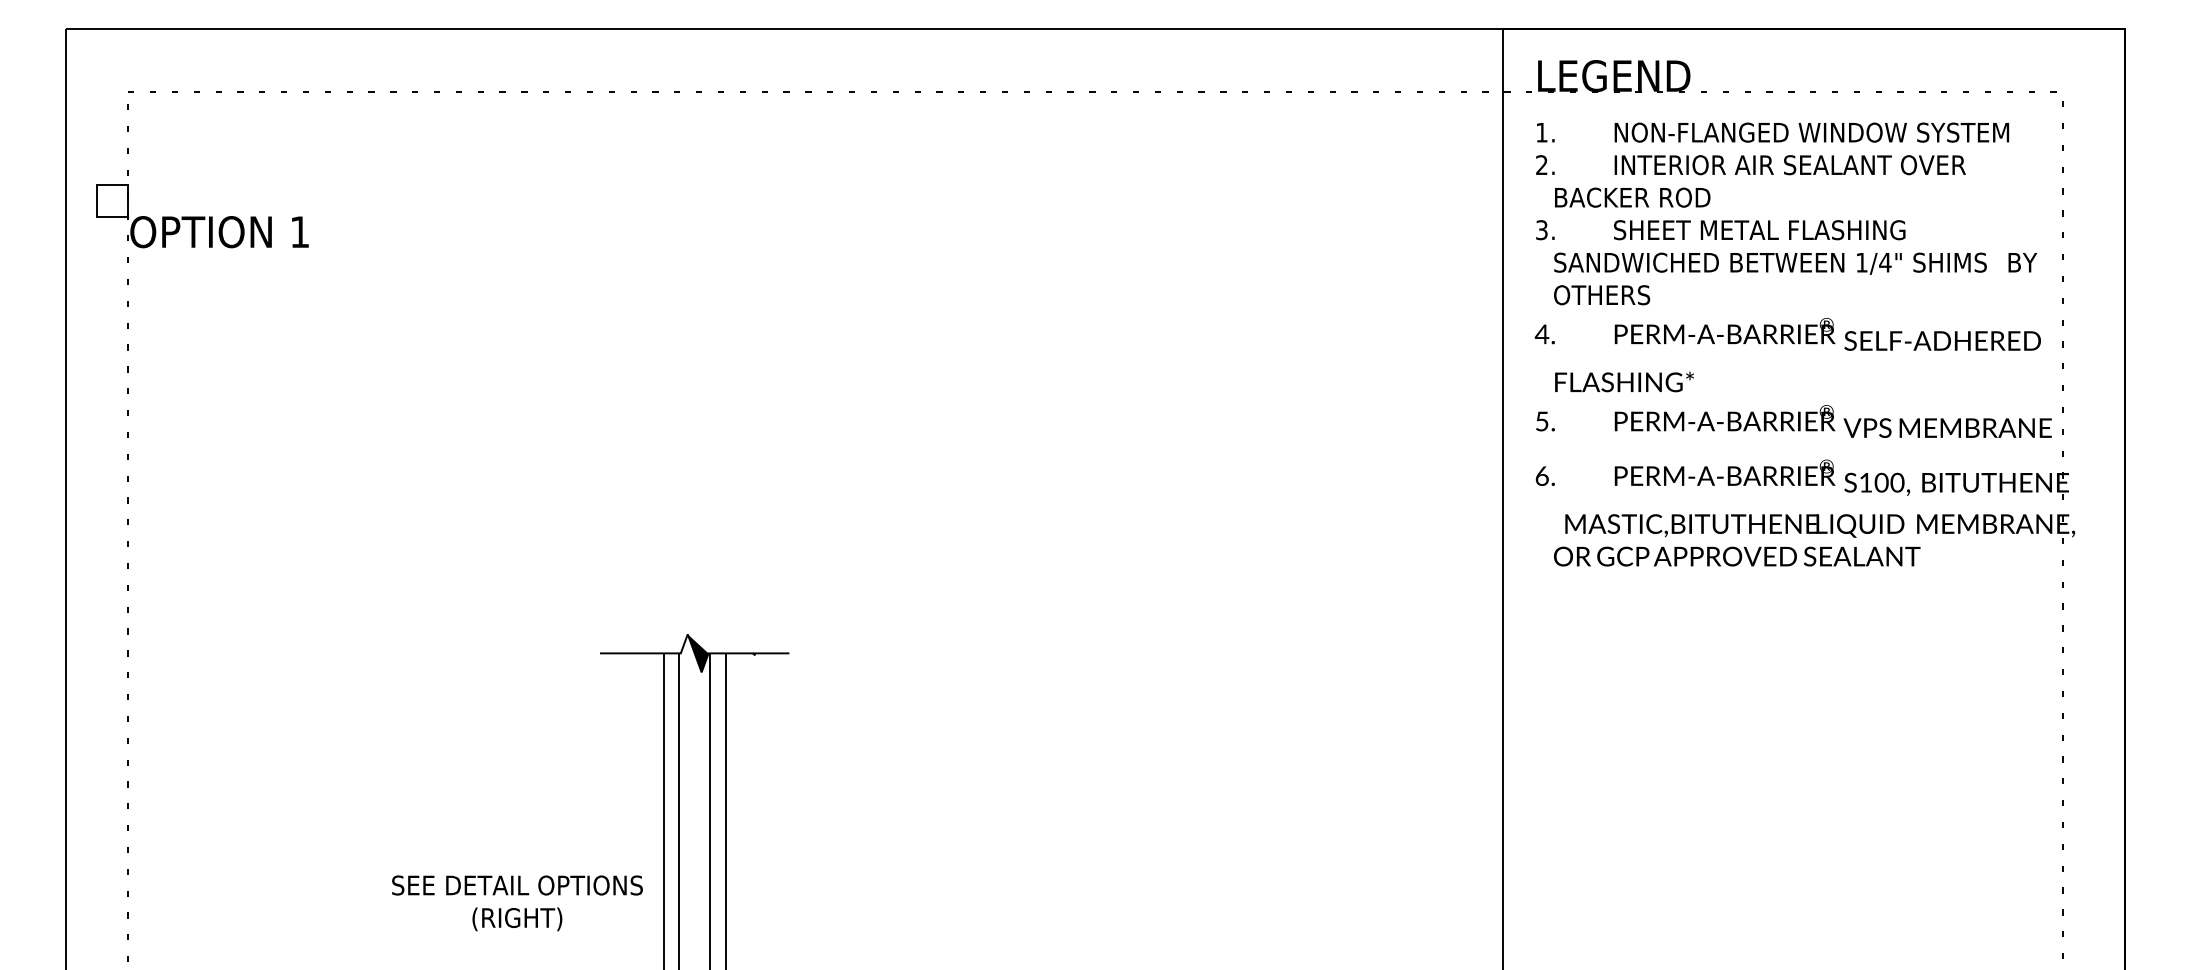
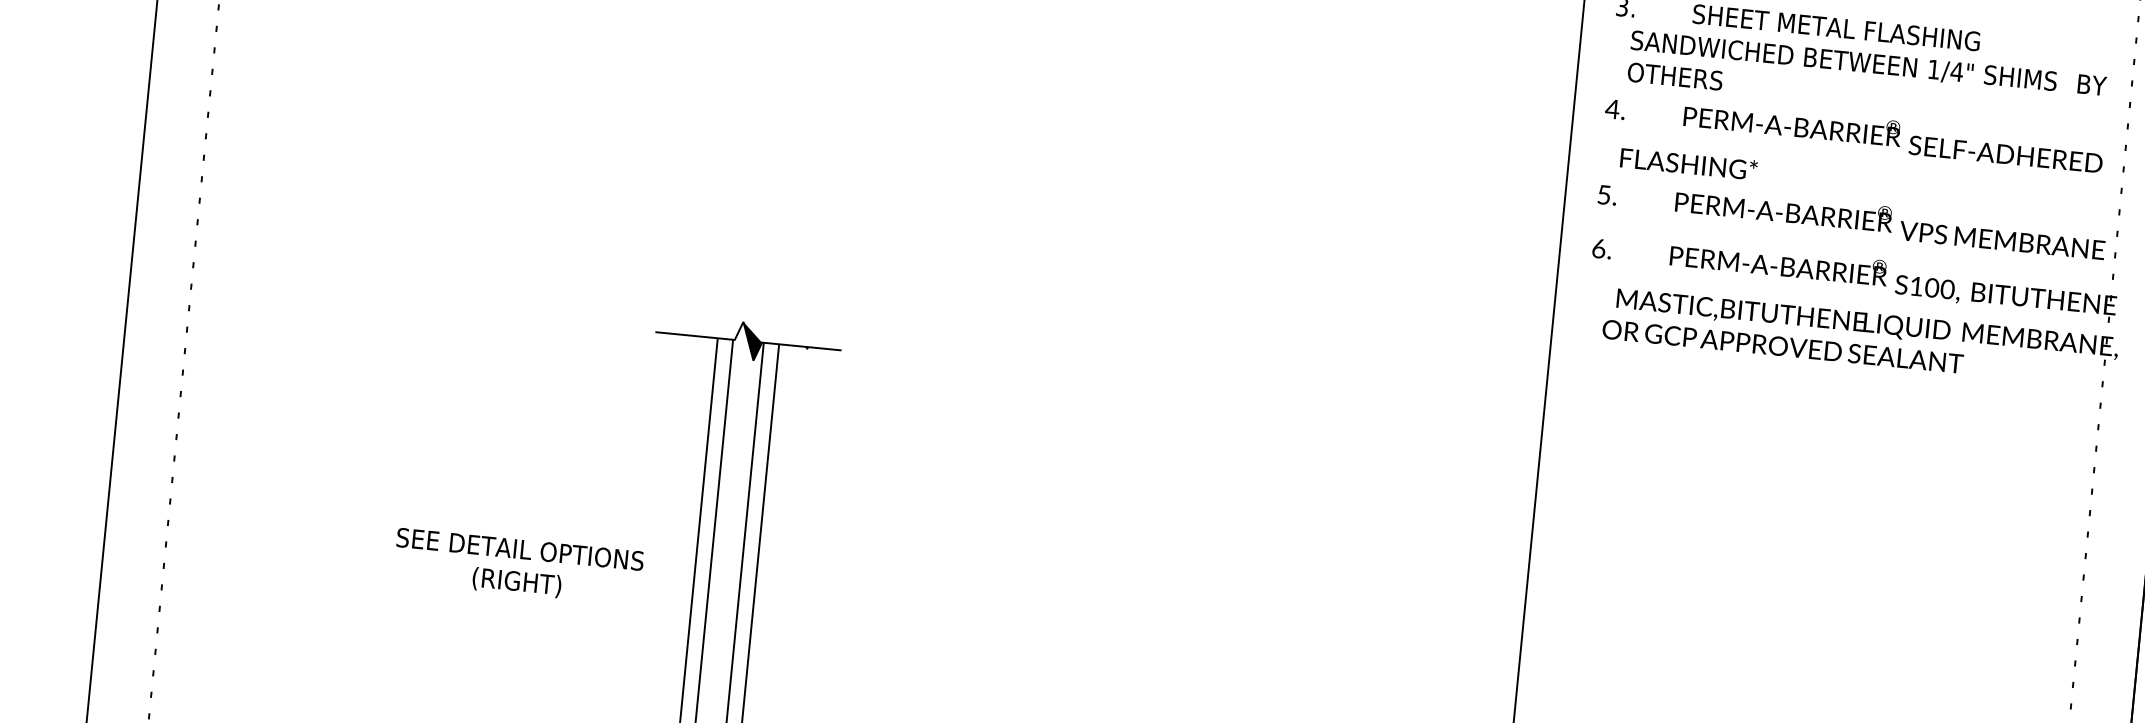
text: (517, 903) -> (518, 567), moved

